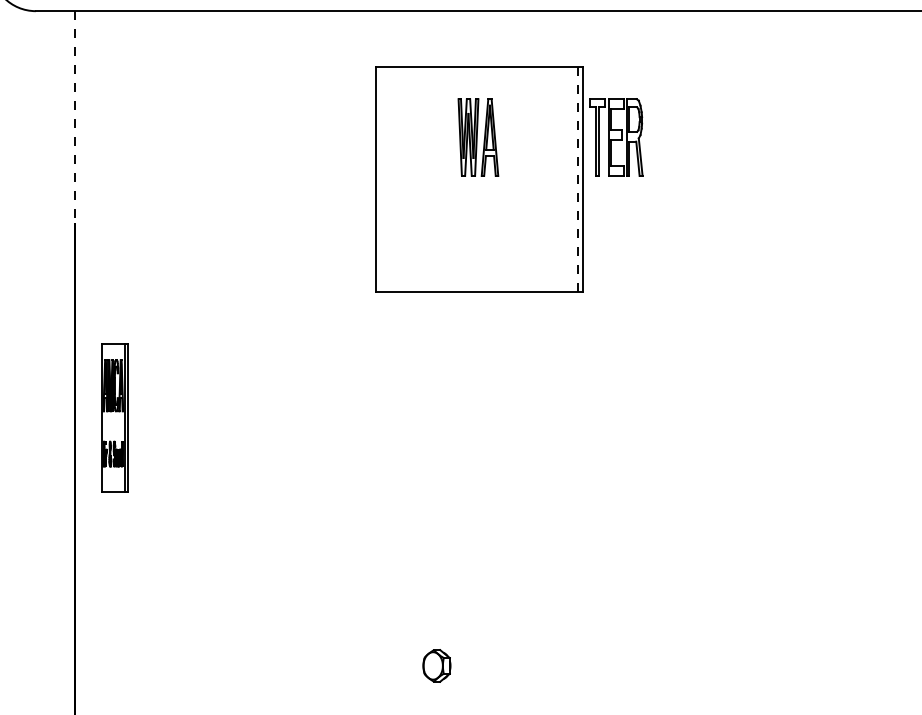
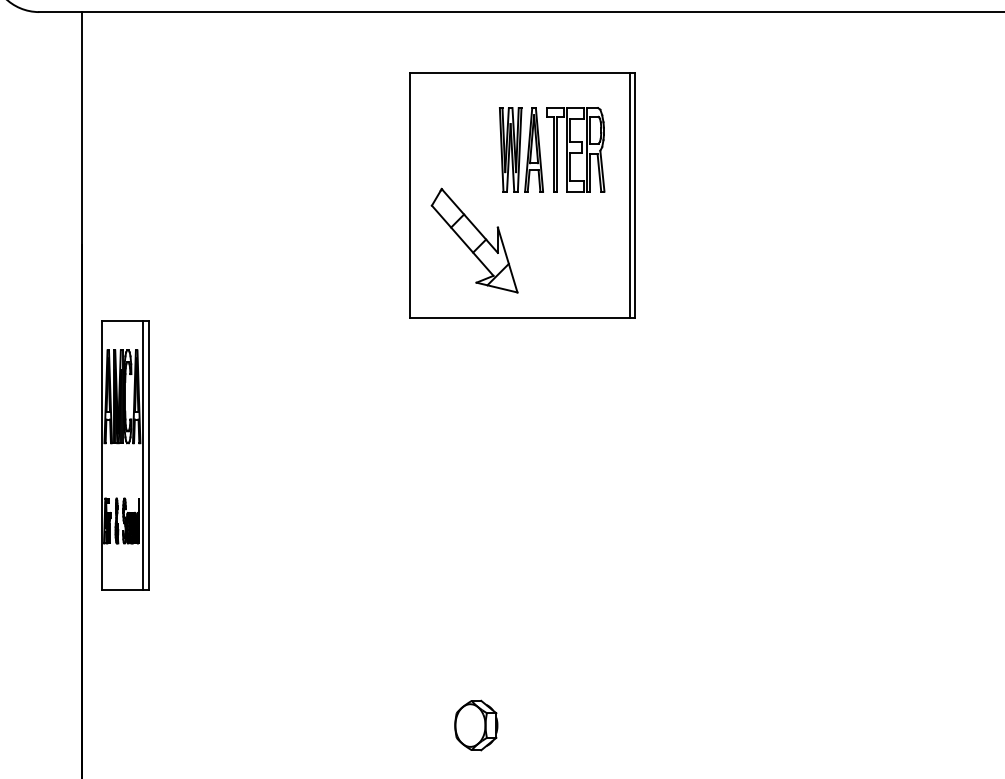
line: (75, 117) -> (82, 127), dashed -> solid
part: (616, 137) -> (576, 149), moved
line: (578, 179) -> (630, 195), dashed -> solid
part: (435, 220) -> (474, 240), added
part: (114, 417) -> (124, 454), size x1.67
part: (436, 665) -> (475, 725), size x1.43

